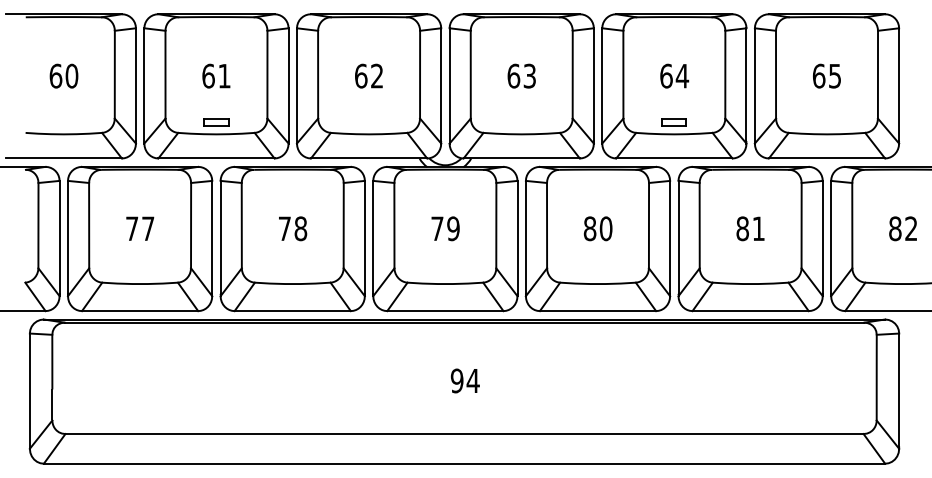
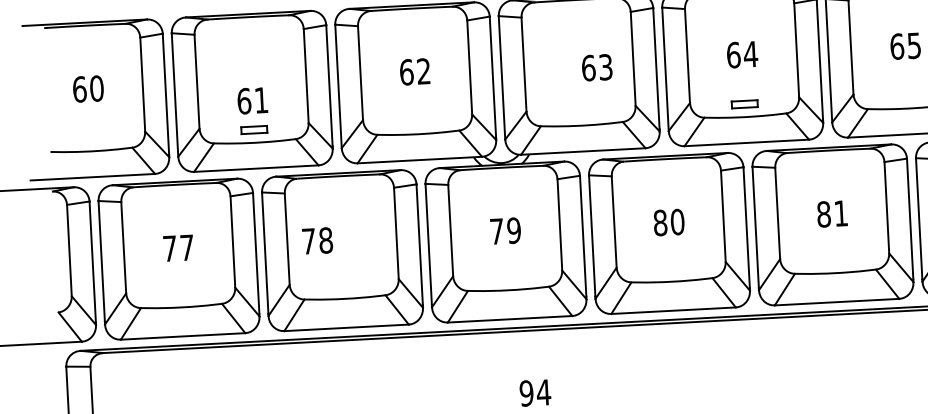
text: (216, 75) -> (252, 100), moved
text: (521, 75) -> (596, 67), moved
text: (293, 228) -> (318, 240), moved

